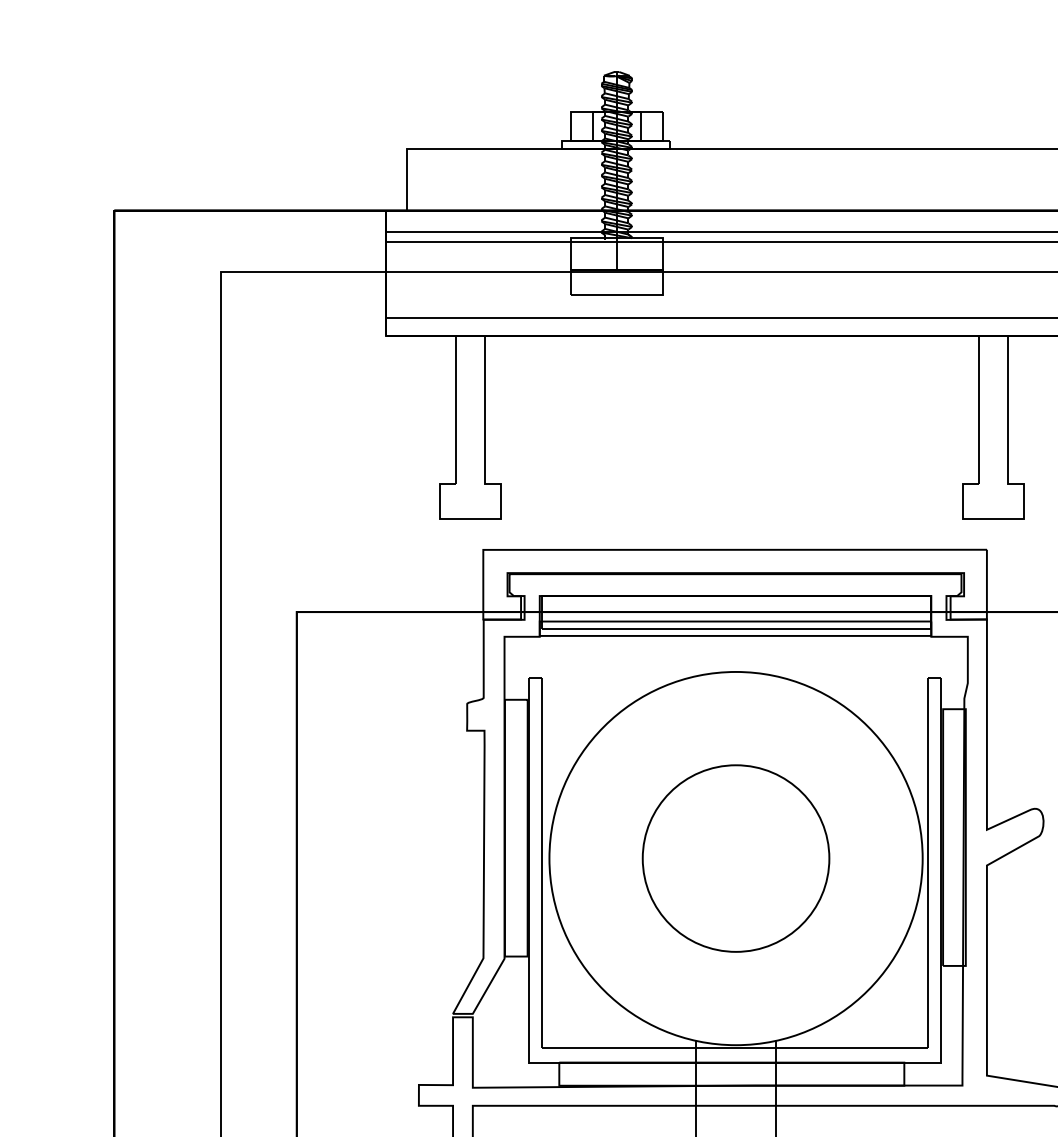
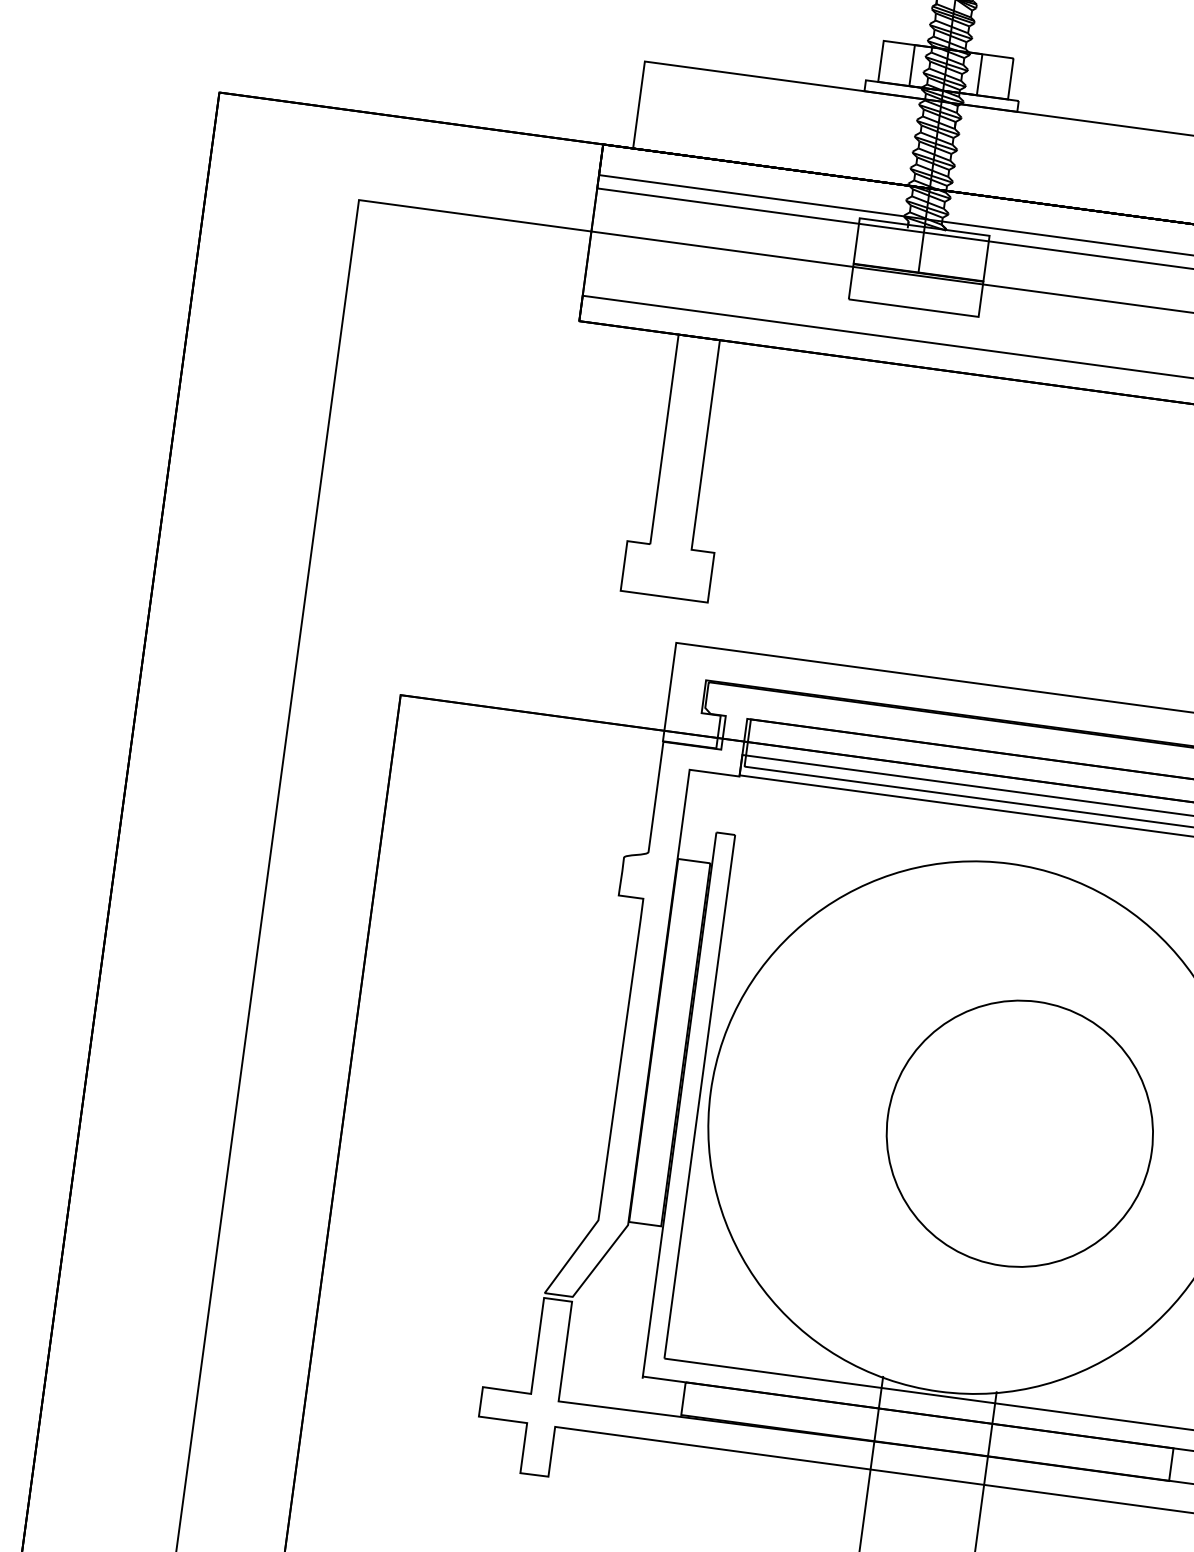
part: (735, 858) -> (1019, 1133), moved

